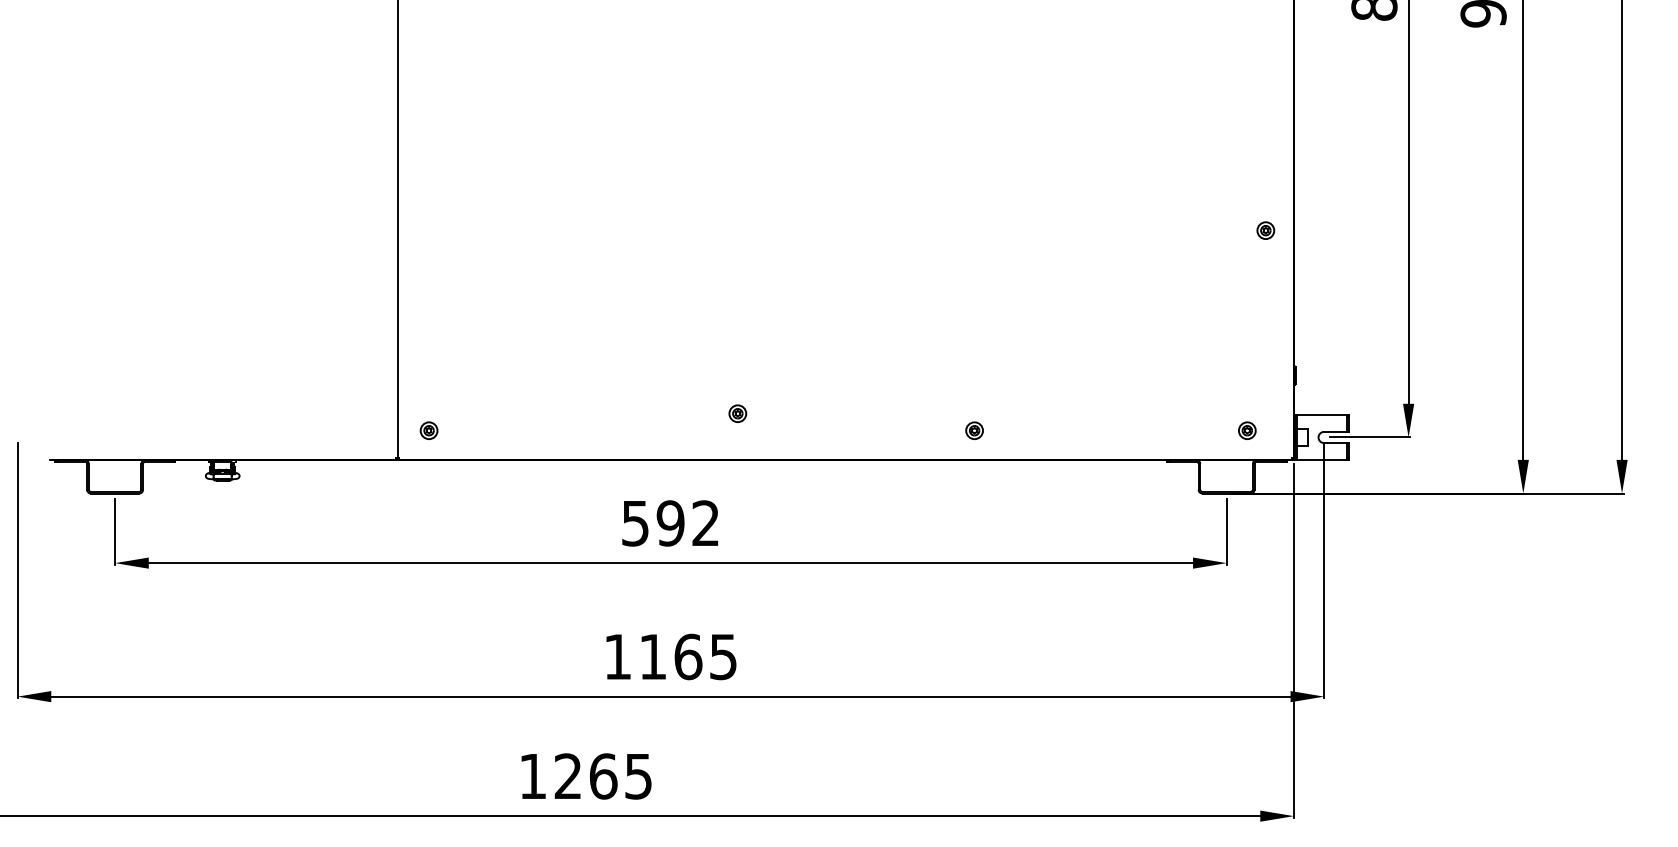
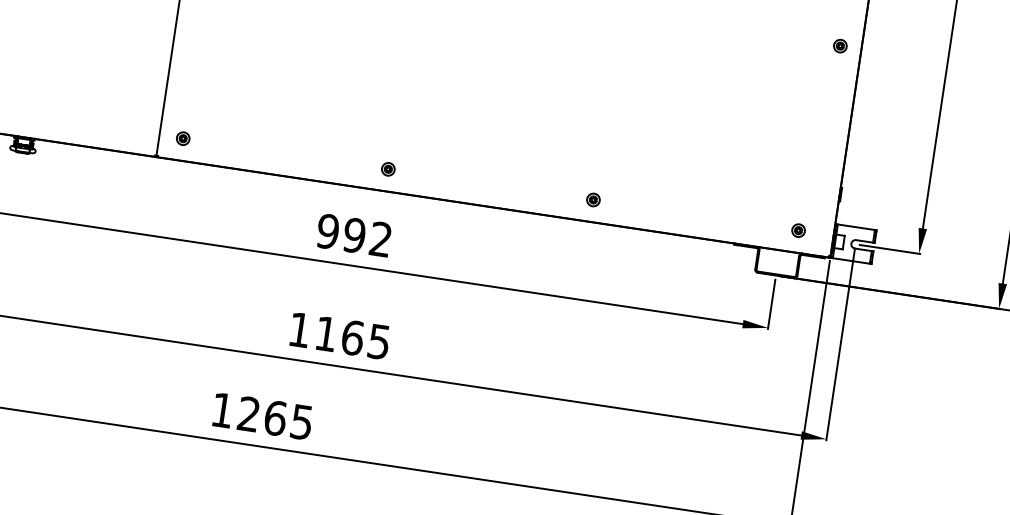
part: (1265, 230) -> (840, 46), moved
part: (737, 413) -> (388, 169), moved
text: (635, 523) -> (328, 231), 592 -> 992

